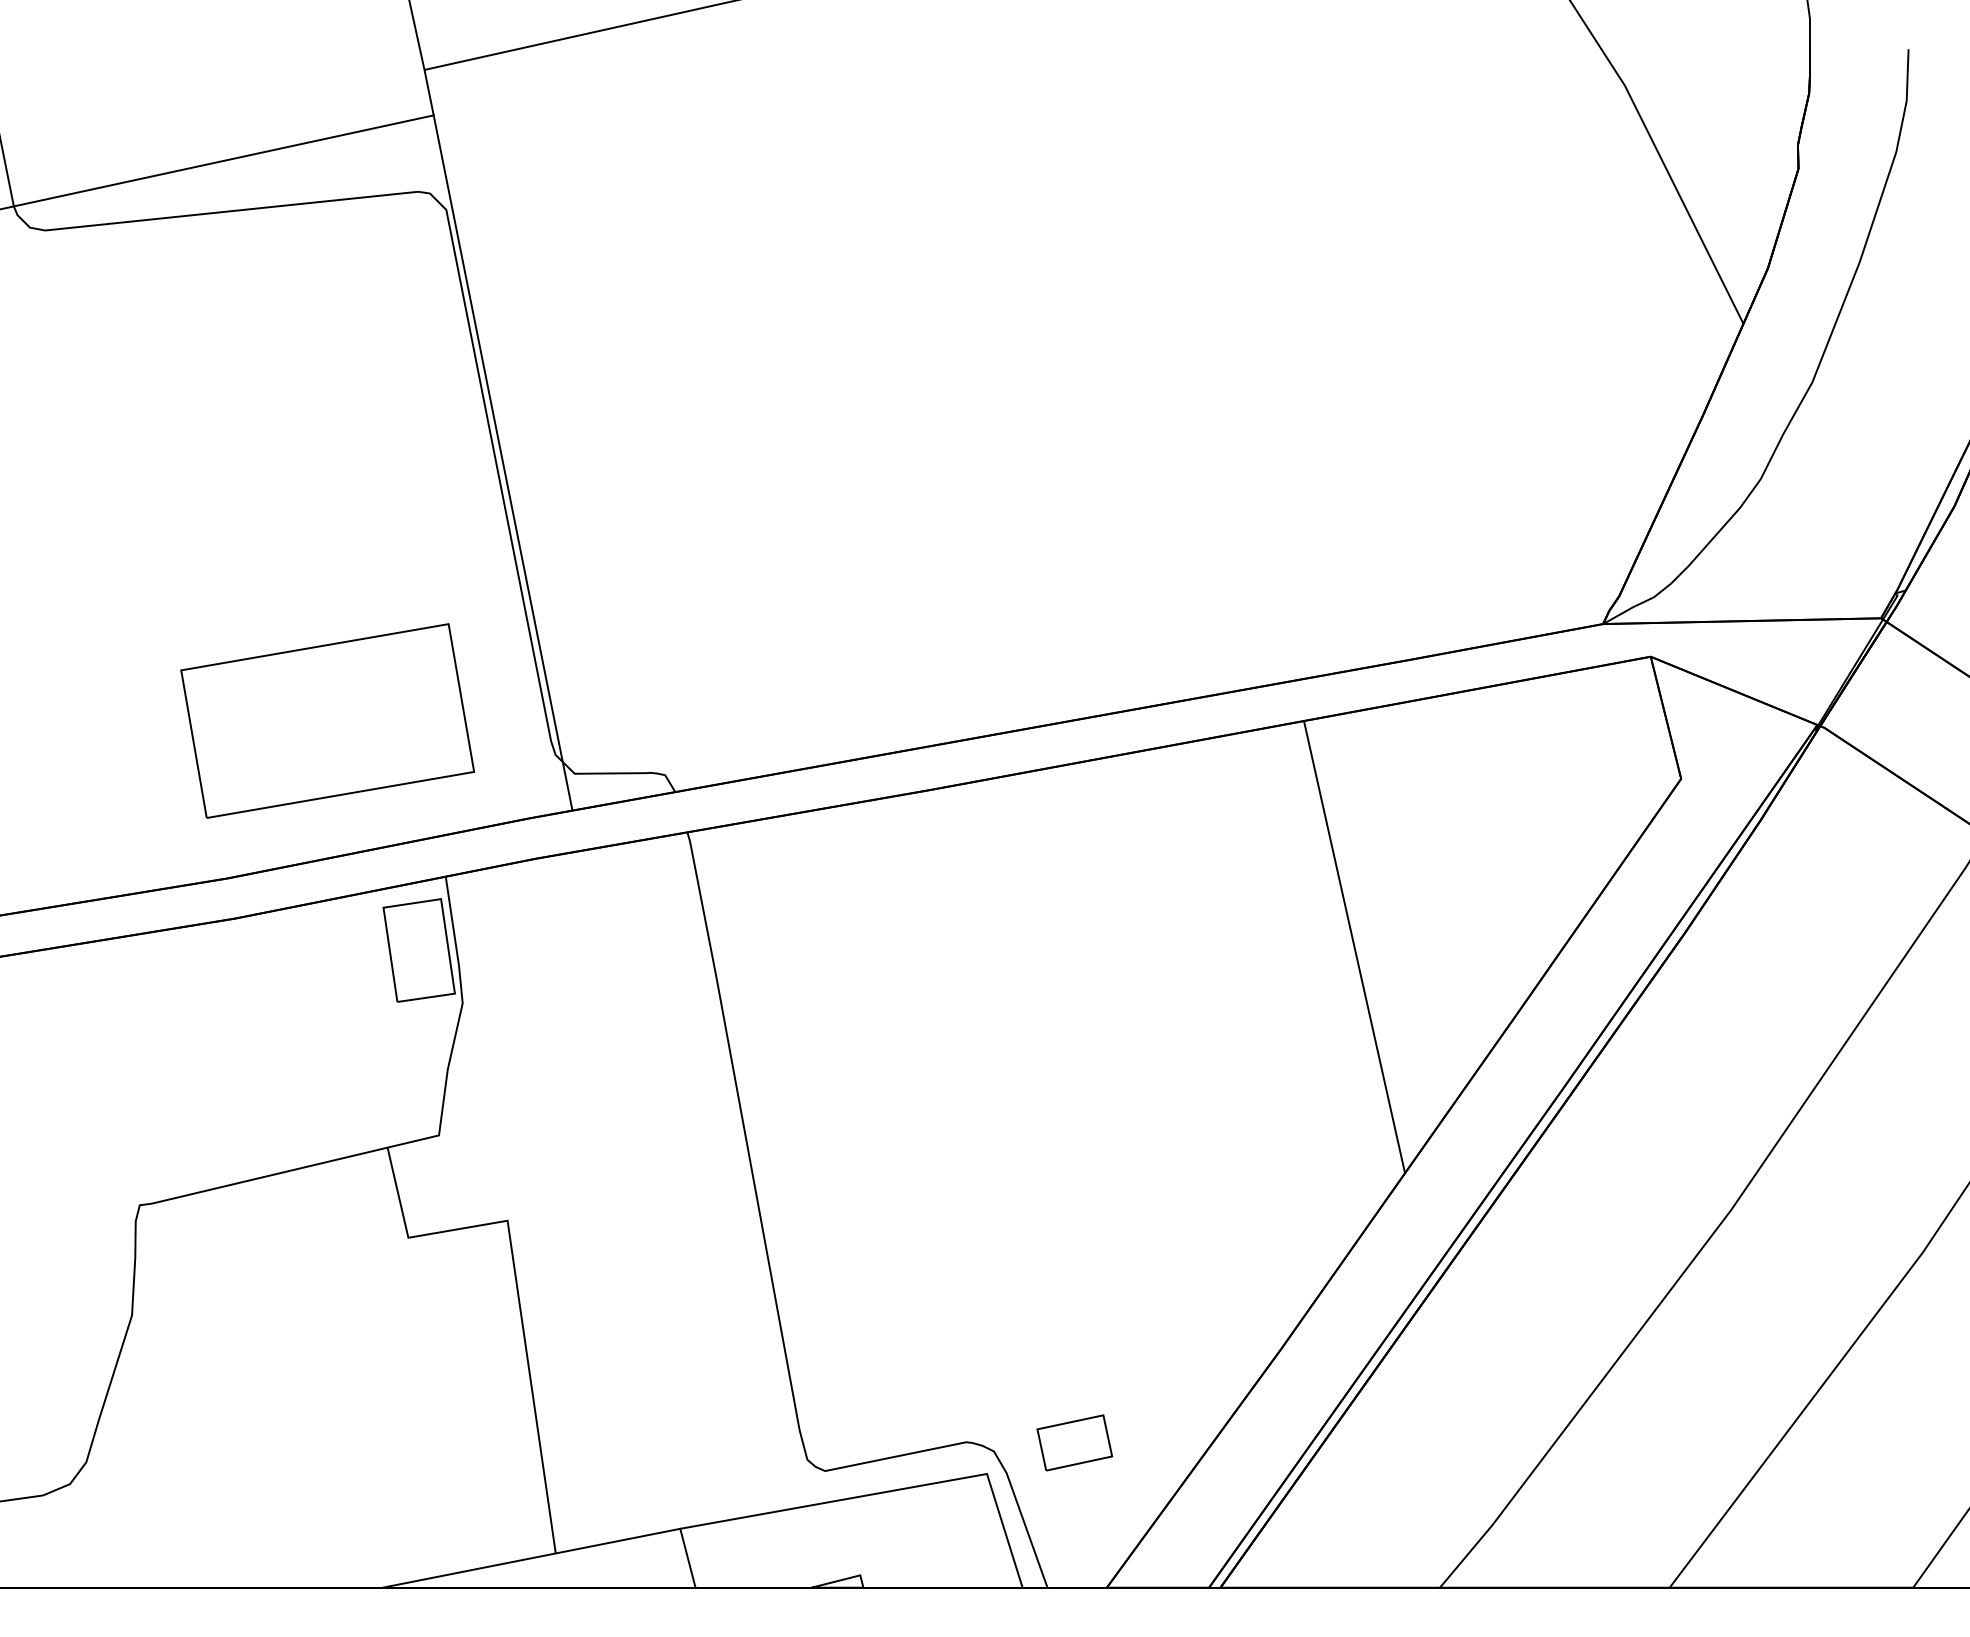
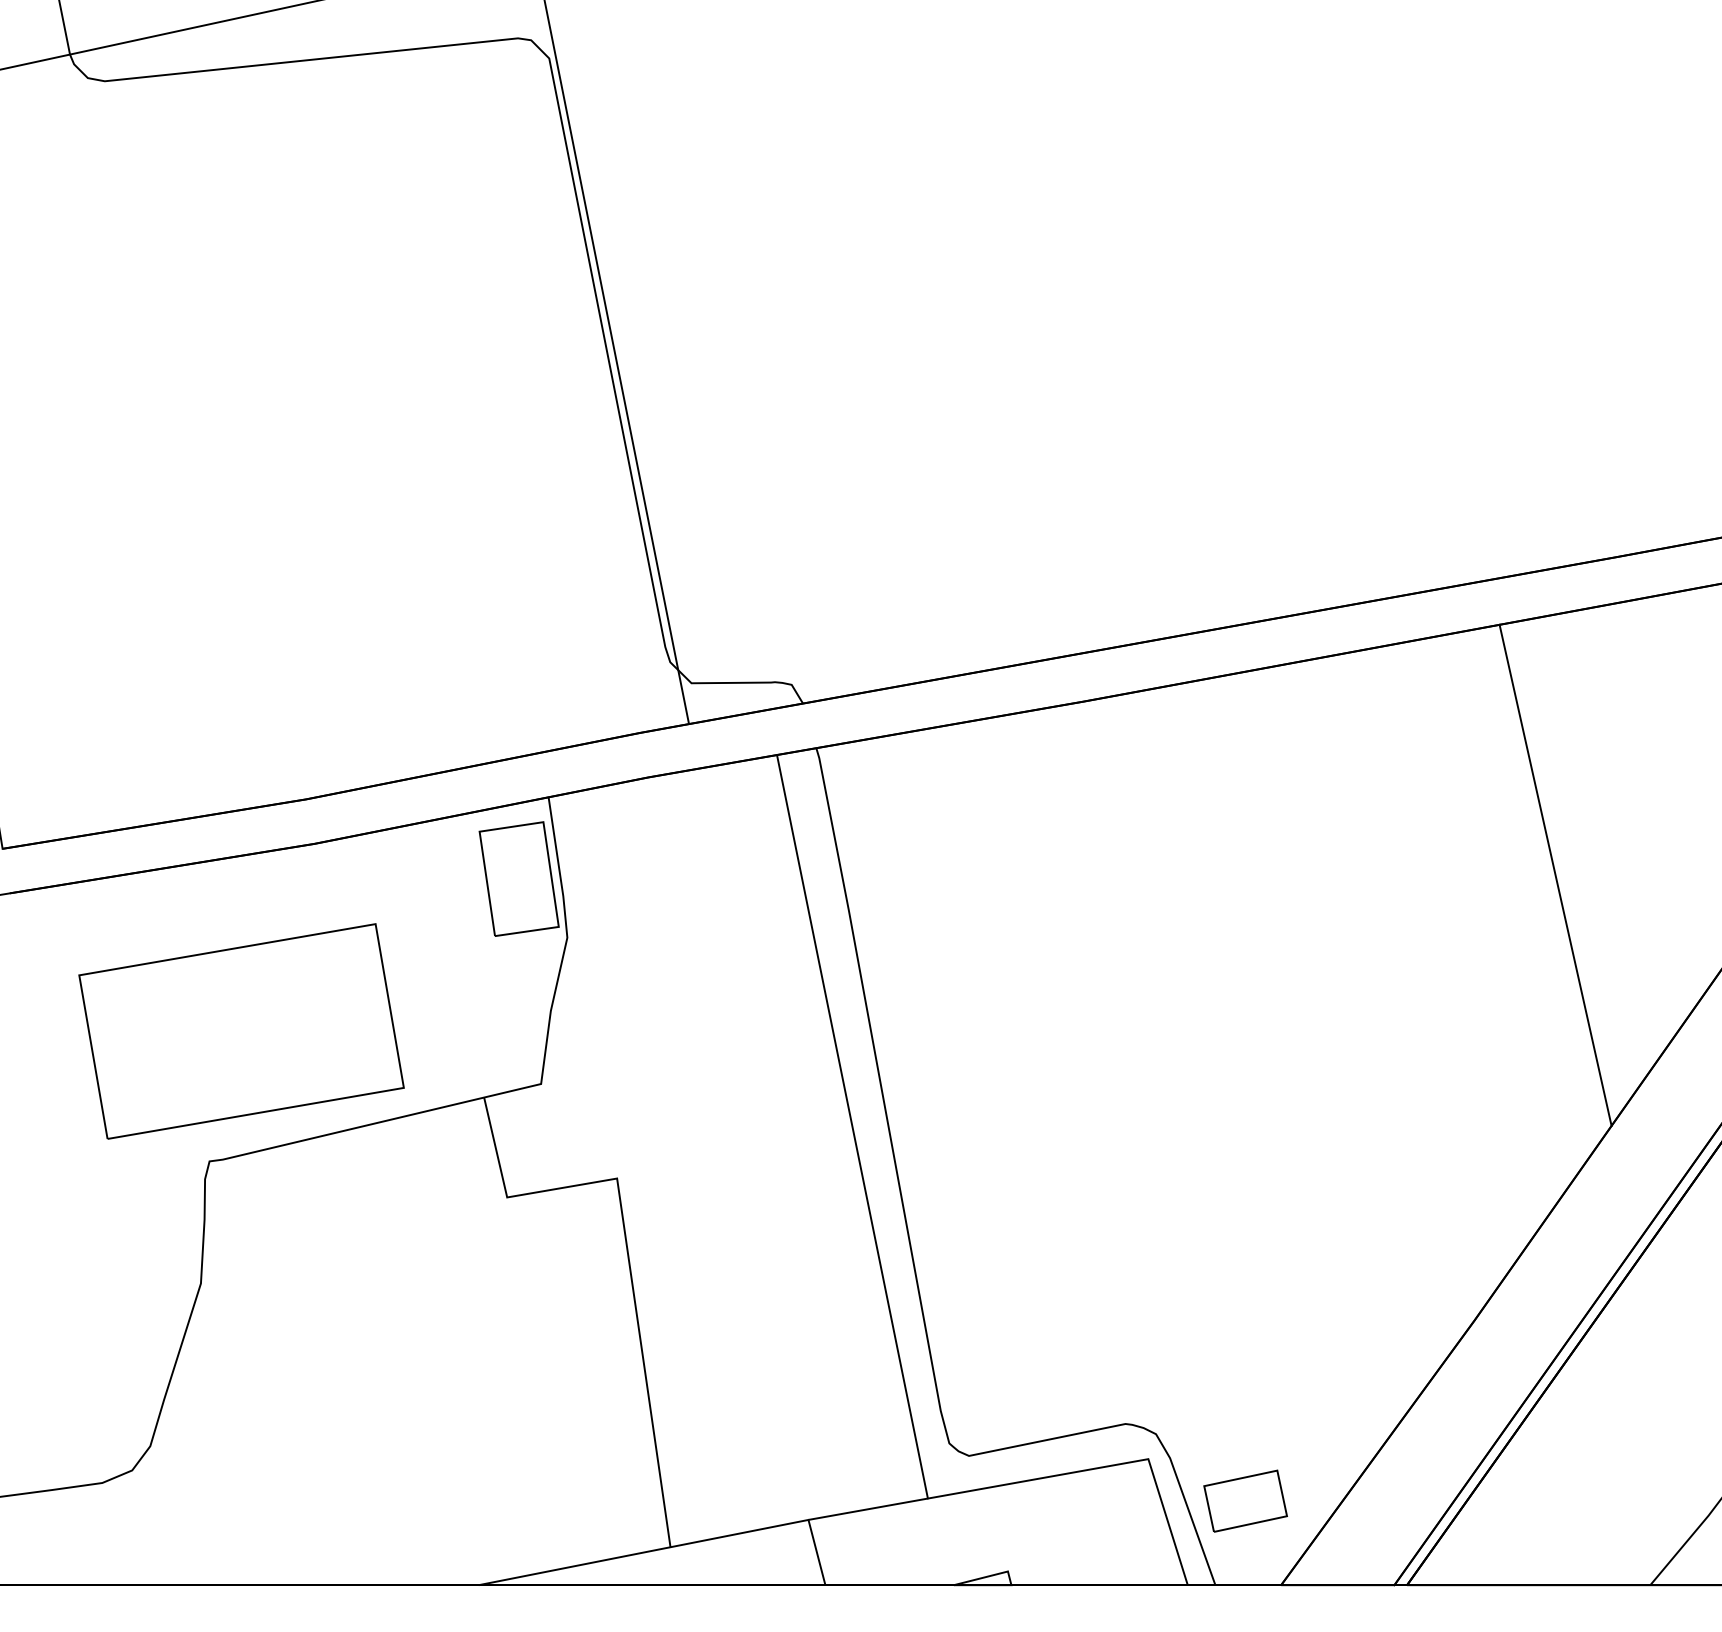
part: (327, 720) -> (241, 1030), moved
line: (719, 1173) -> (851, 1126), added
part: (1074, 1442) -> (1245, 1500), moved

